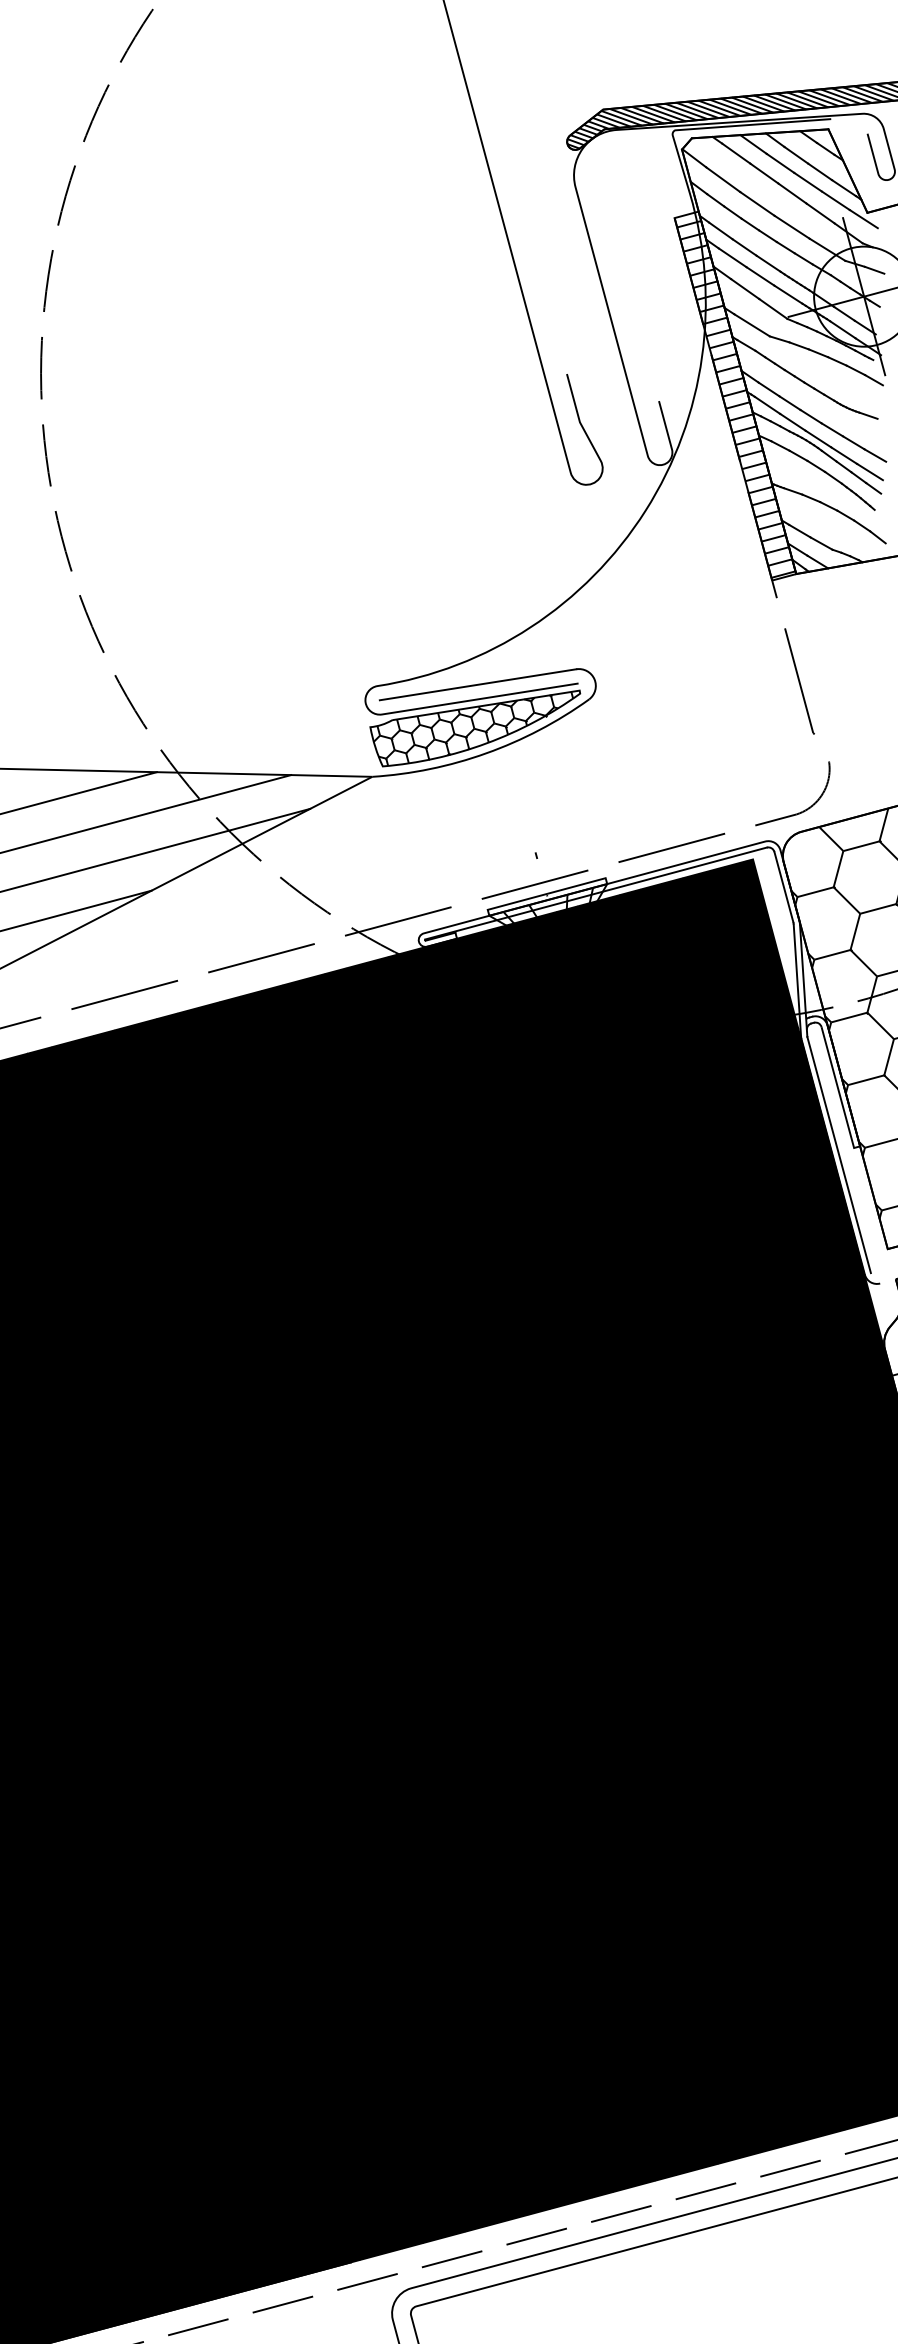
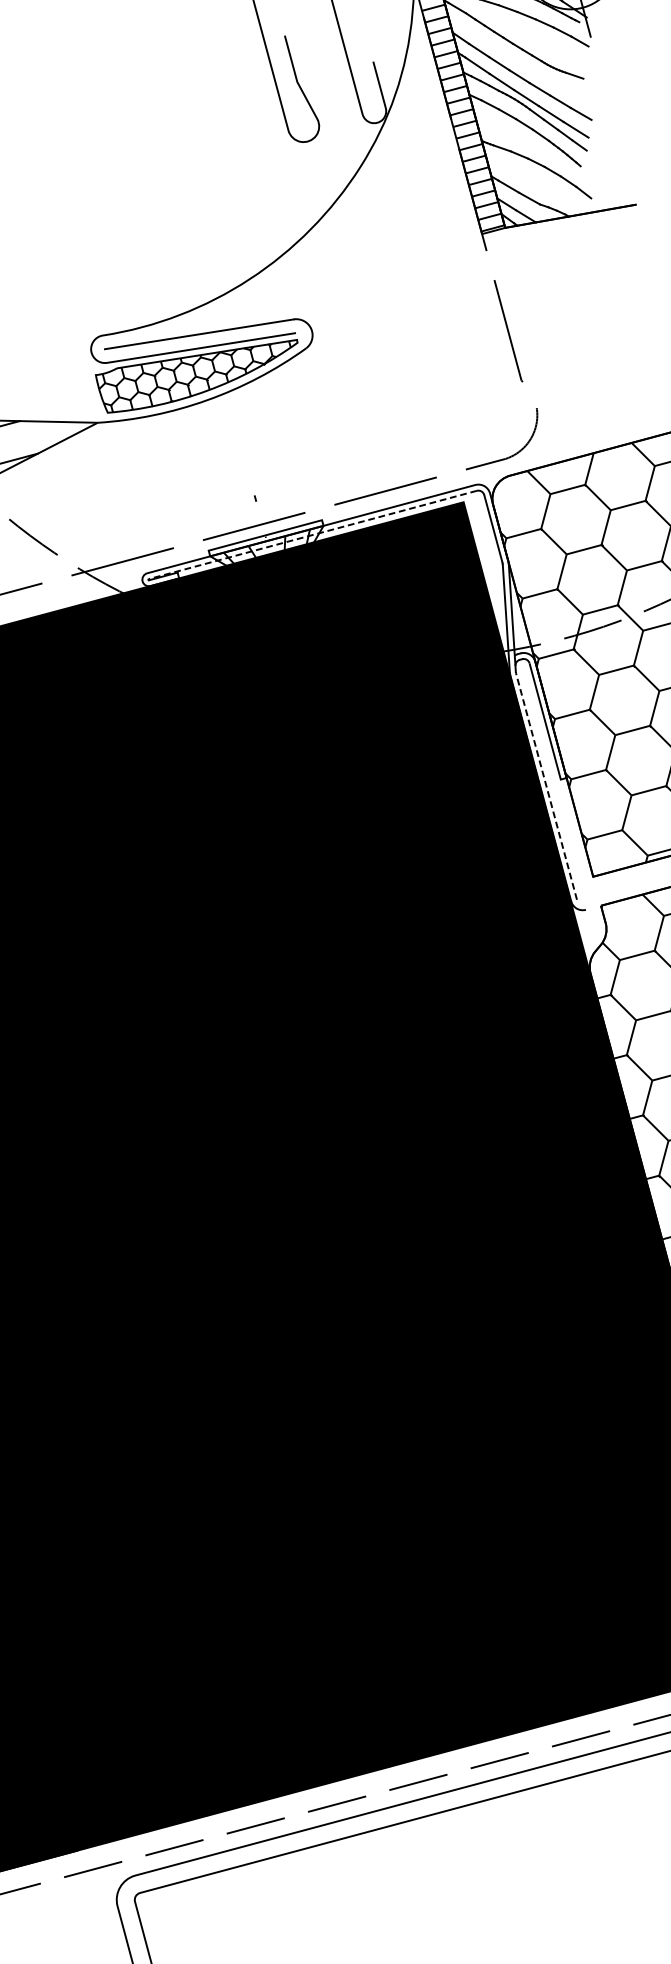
line: (596, 893) -> (313, 534), solid -> dashed
line: (839, 1155) -> (546, 786), solid -> dashed

